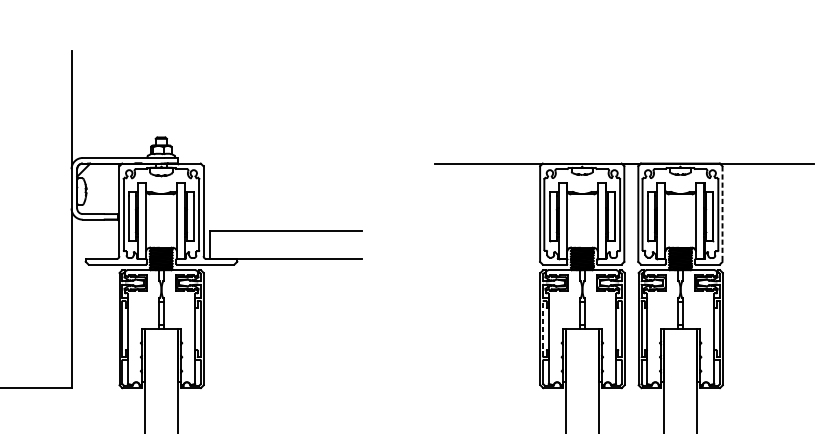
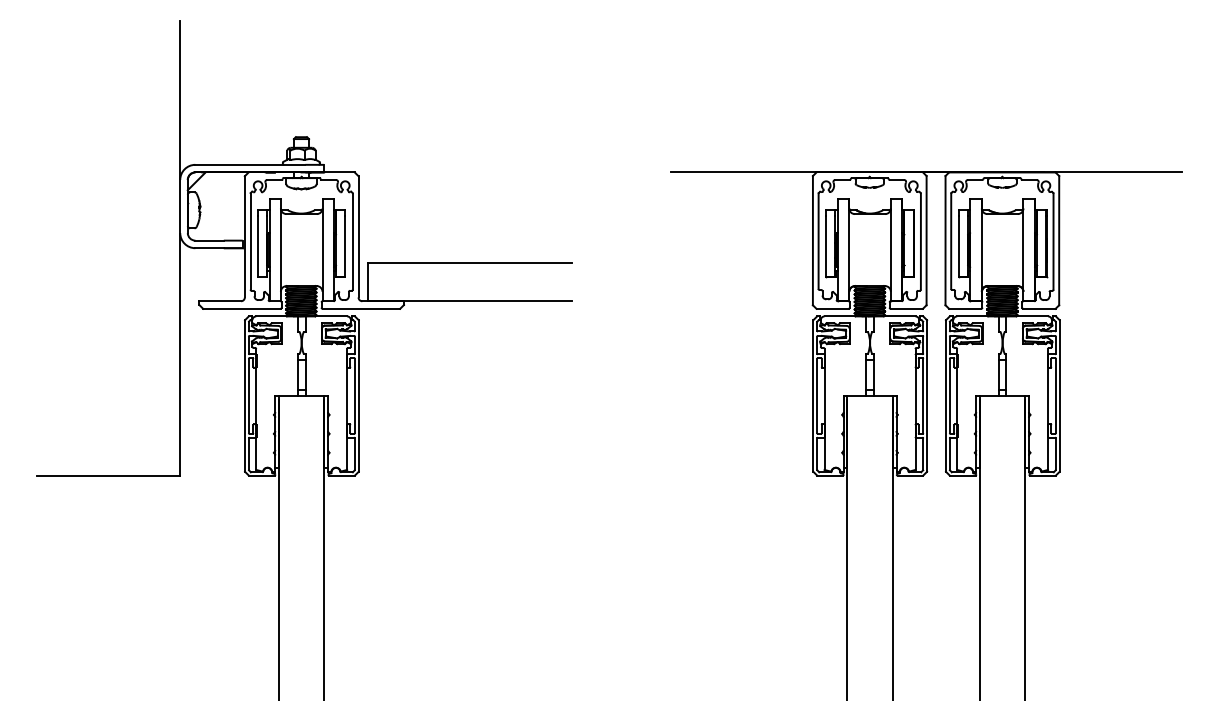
line: (722, 213) -> (1059, 240), dashed -> solid
line: (543, 328) -> (817, 395), dashed -> solid

